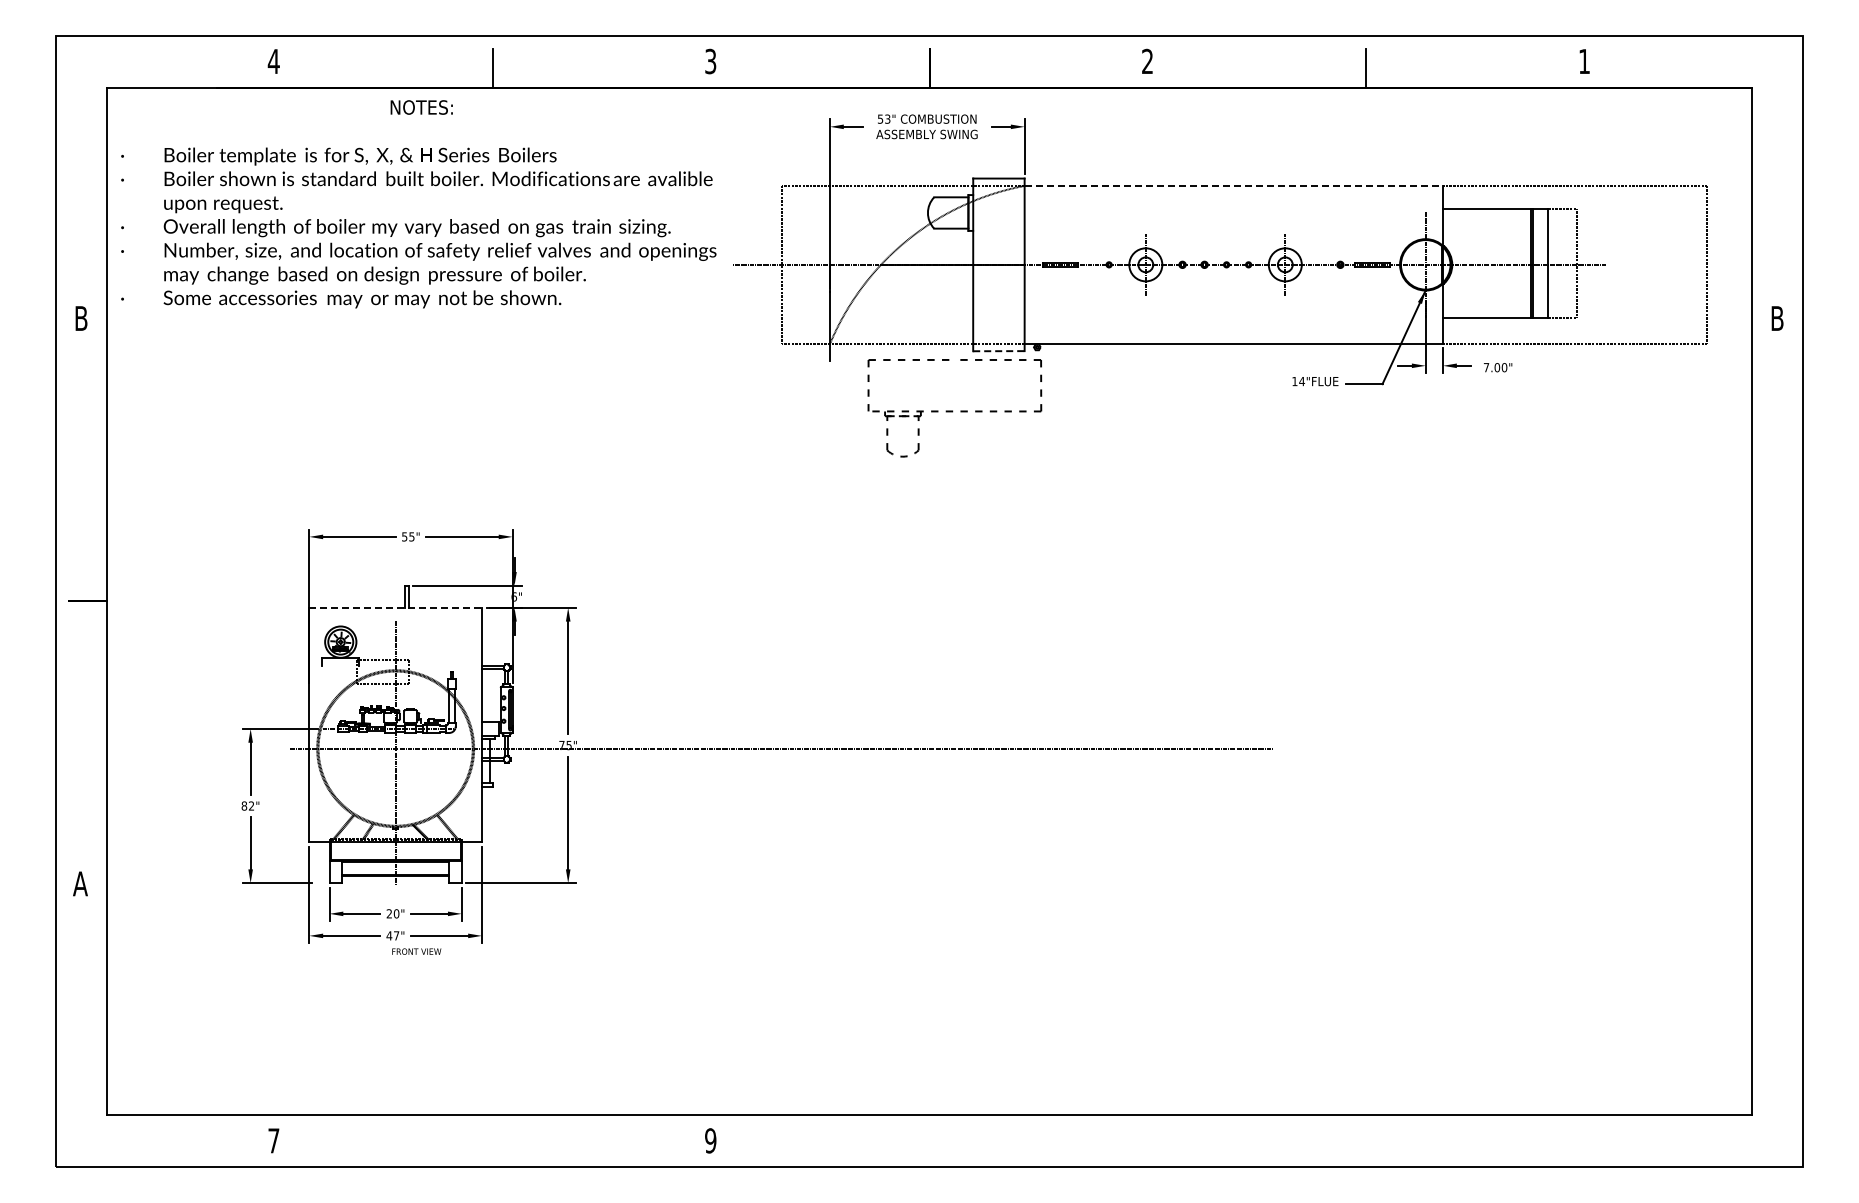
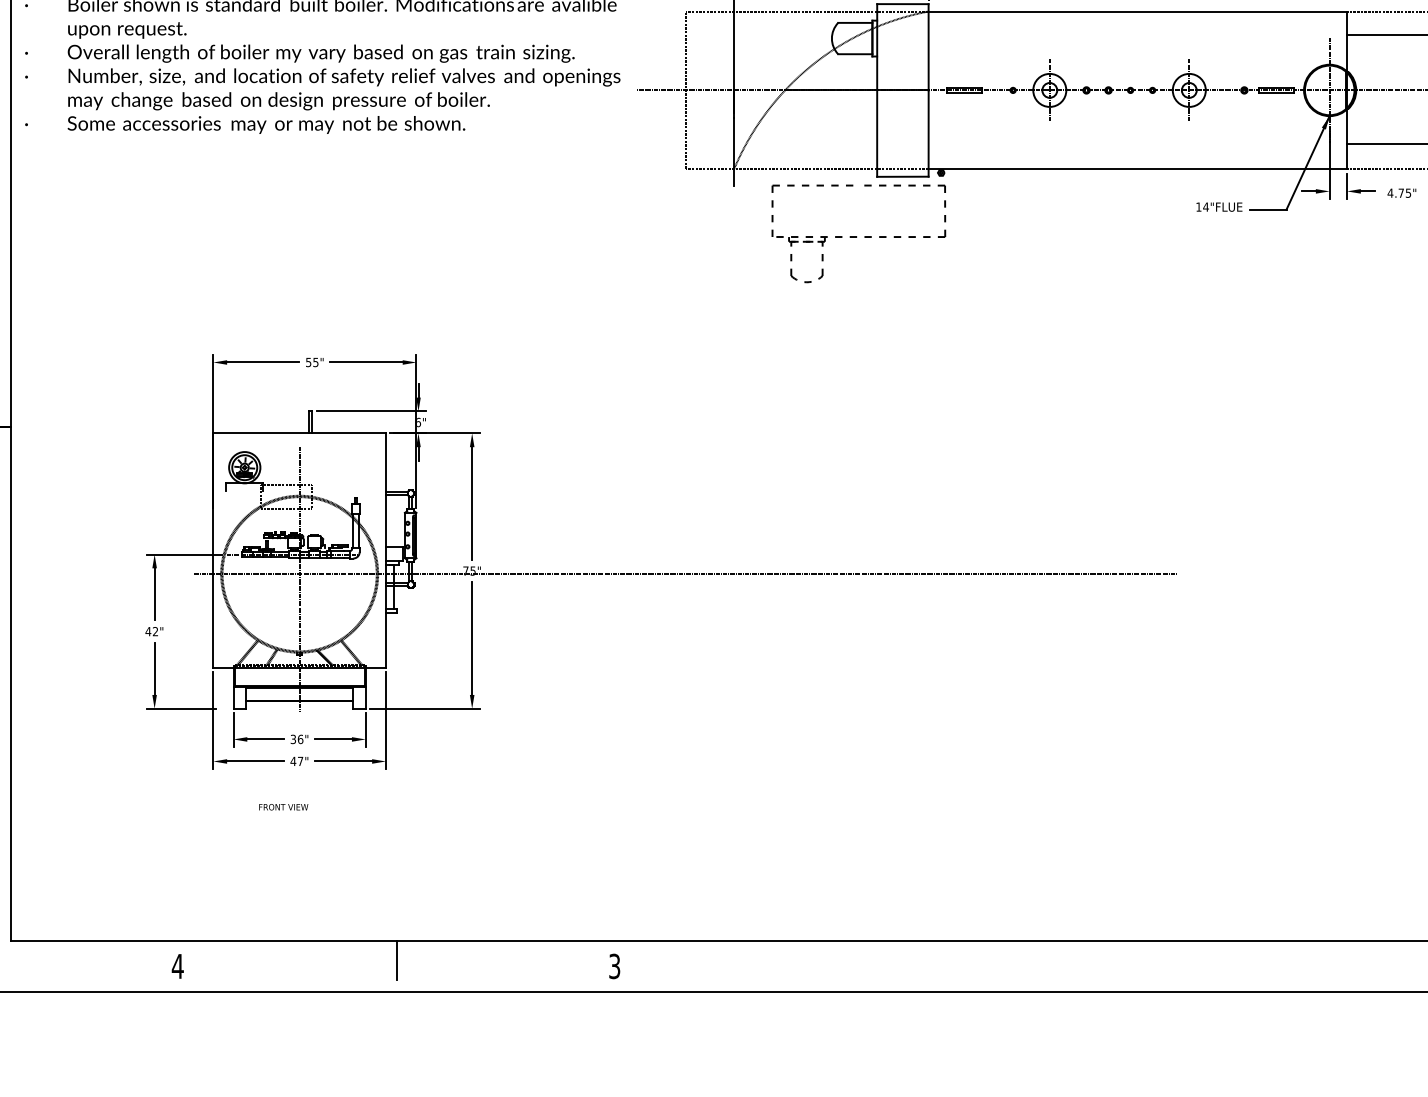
line: (1234, 185) -> (1138, 11), dashed -> solid
line: (998, 351) -> (902, 177), dashed -> solid
text: (1495, 367) -> (1399, 193), 7.00" -> 4.75"
line: (396, 607) -> (300, 433), dashed -> solid
text: (243, 805) -> (147, 631), 82" -> 42"
text: (392, 913) -> (296, 739), 20" -> 36"
text: (416, 951) -> (283, 807), moved
line: (492, 1134) -> (396, 960), added
text: (273, 1140) -> (177, 966), 7 -> 4
text: (710, 1140) -> (614, 966), 9 -> 3

